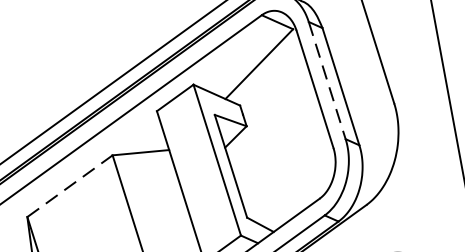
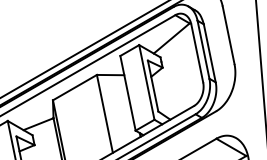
line: (327, 80) -> (203, 49), dashed -> solid
line: (71, 185) -> (75, 87), dashed -> solid

